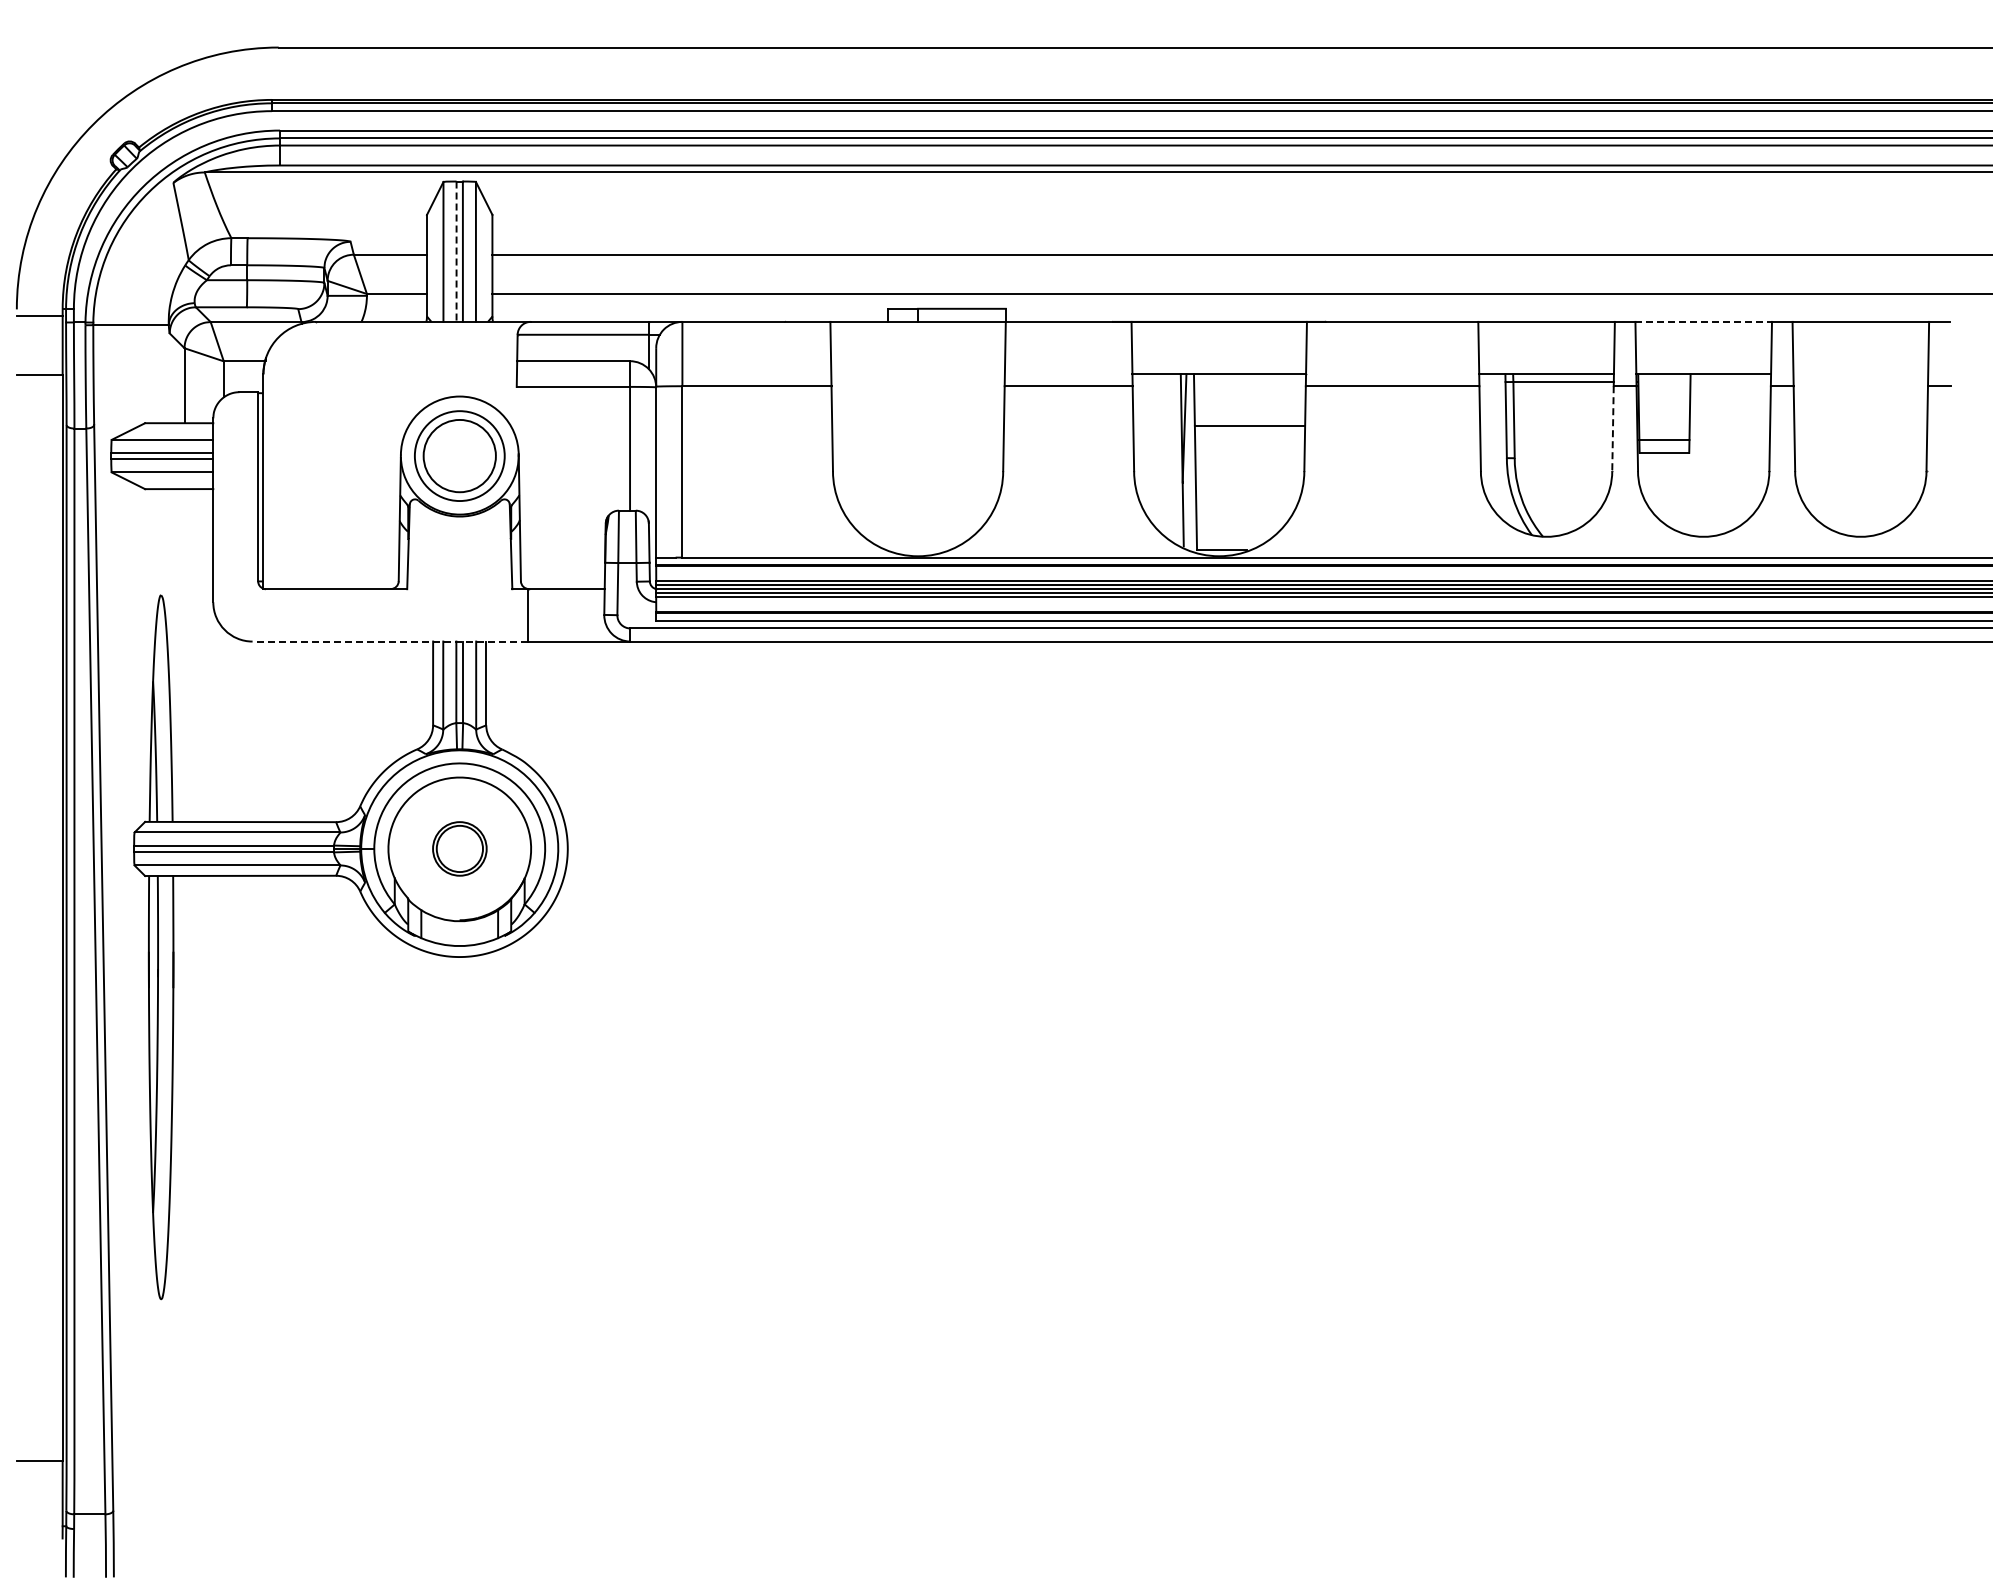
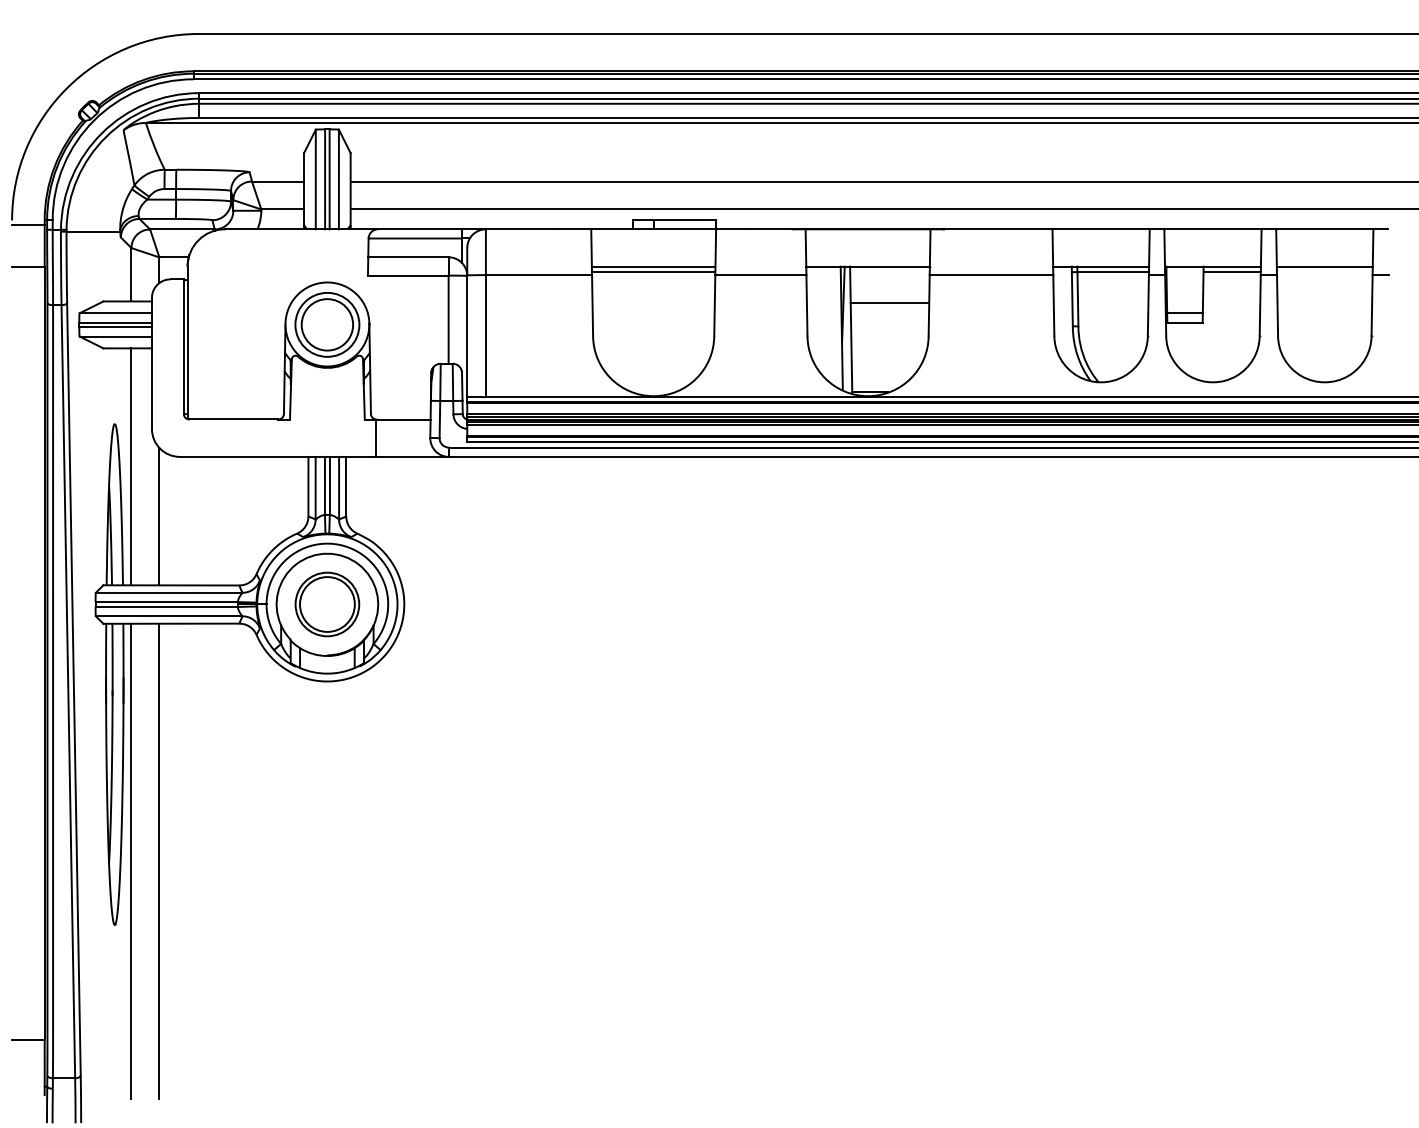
line: (456, 252) -> (325, 179), dashed -> solid
line: (1704, 321) -> (1213, 229), dashed -> solid
line: (917, 374) -> (653, 266), added
line: (1860, 374) -> (1324, 266), added
line: (917, 381) -> (653, 271), added
line: (1730, 381) -> (1232, 271), added
line: (1612, 429) -> (1148, 305), dashed -> solid
line: (389, 641) -> (277, 456), dashed -> solid
line: (184, 655) -> (131, 466), added
line: (223, 725) -> (159, 516), added
part: (459, 848) -> (327, 604), size x1.67
line: (184, 1209) -> (131, 861), added
line: (223, 1209) -> (159, 861), added

